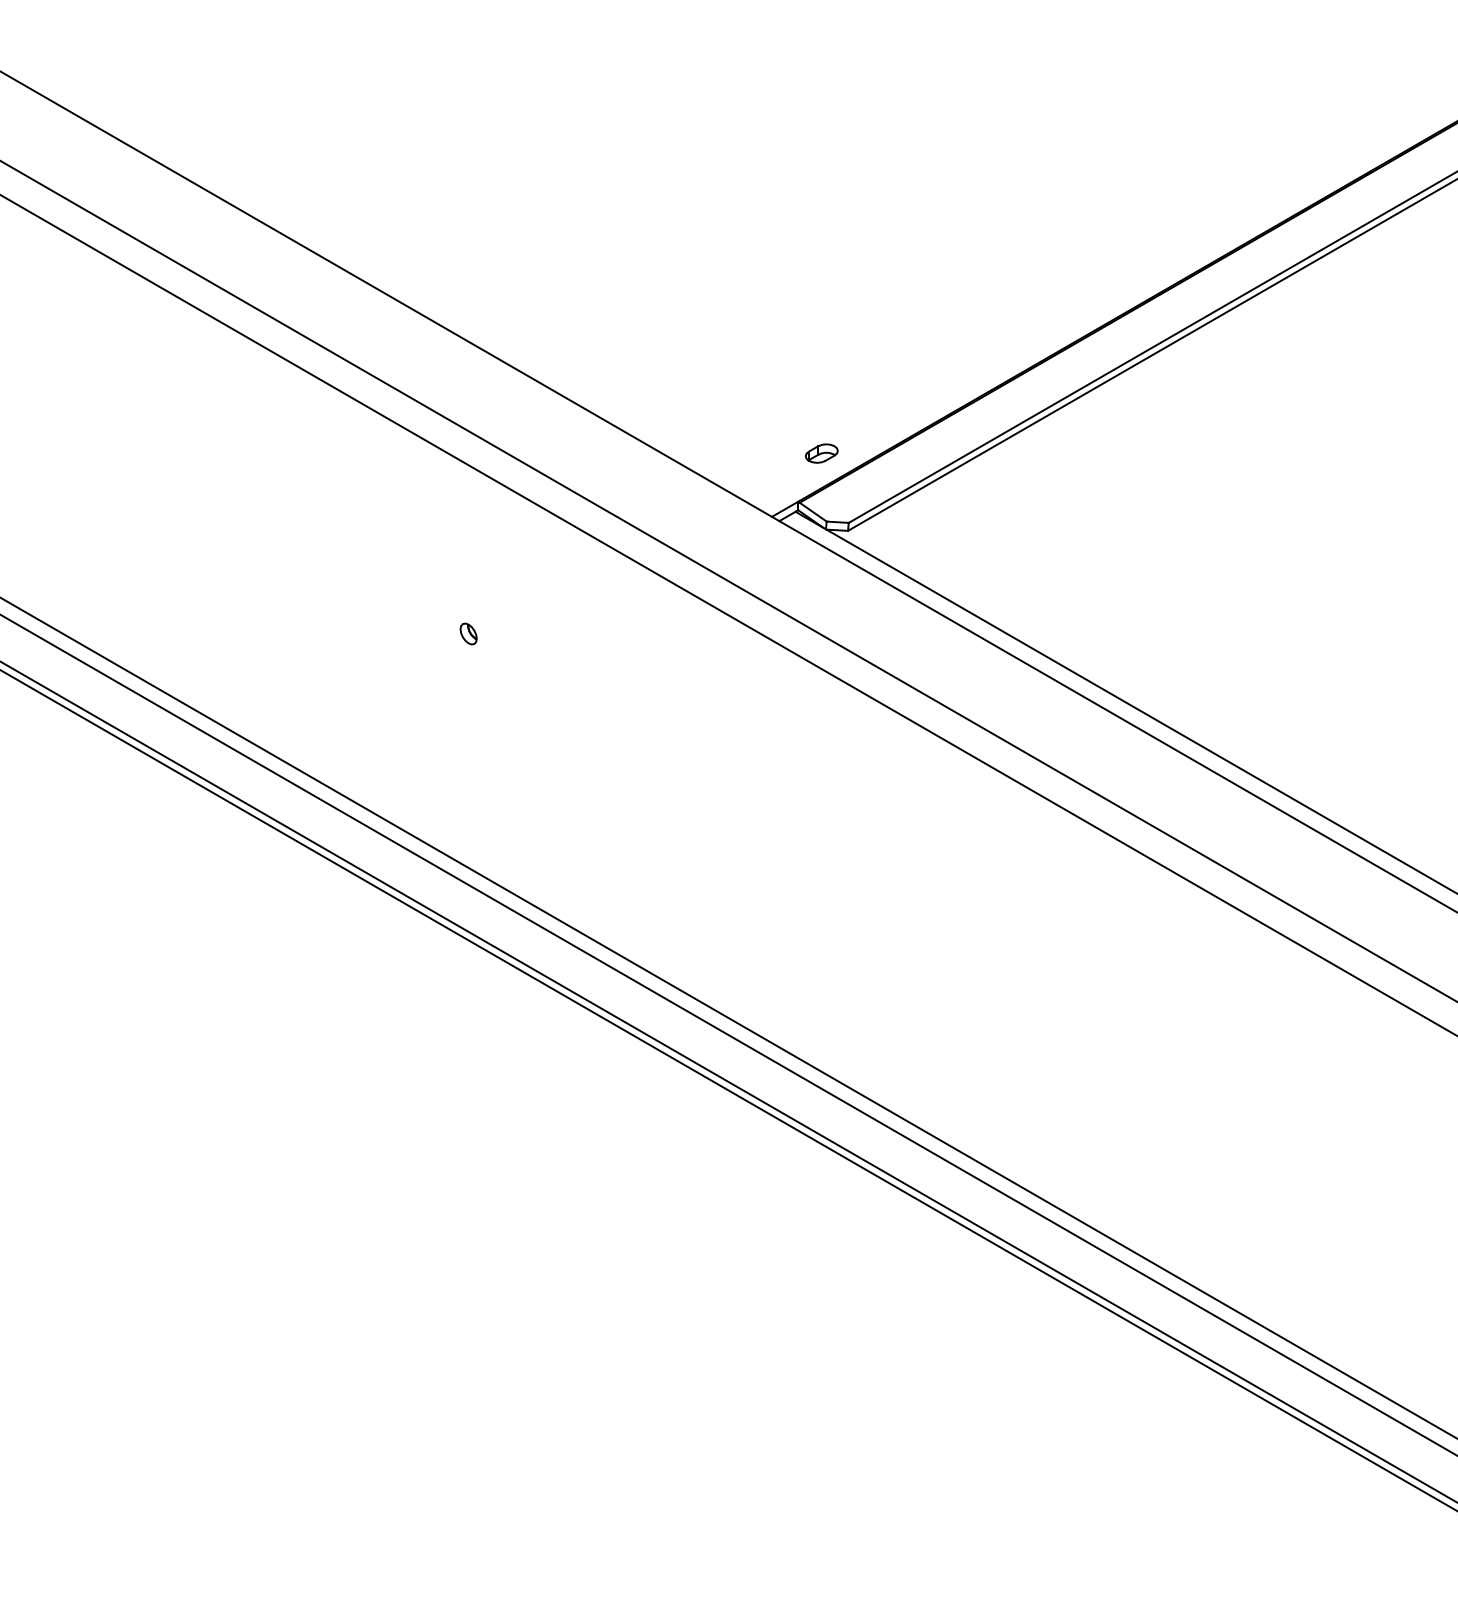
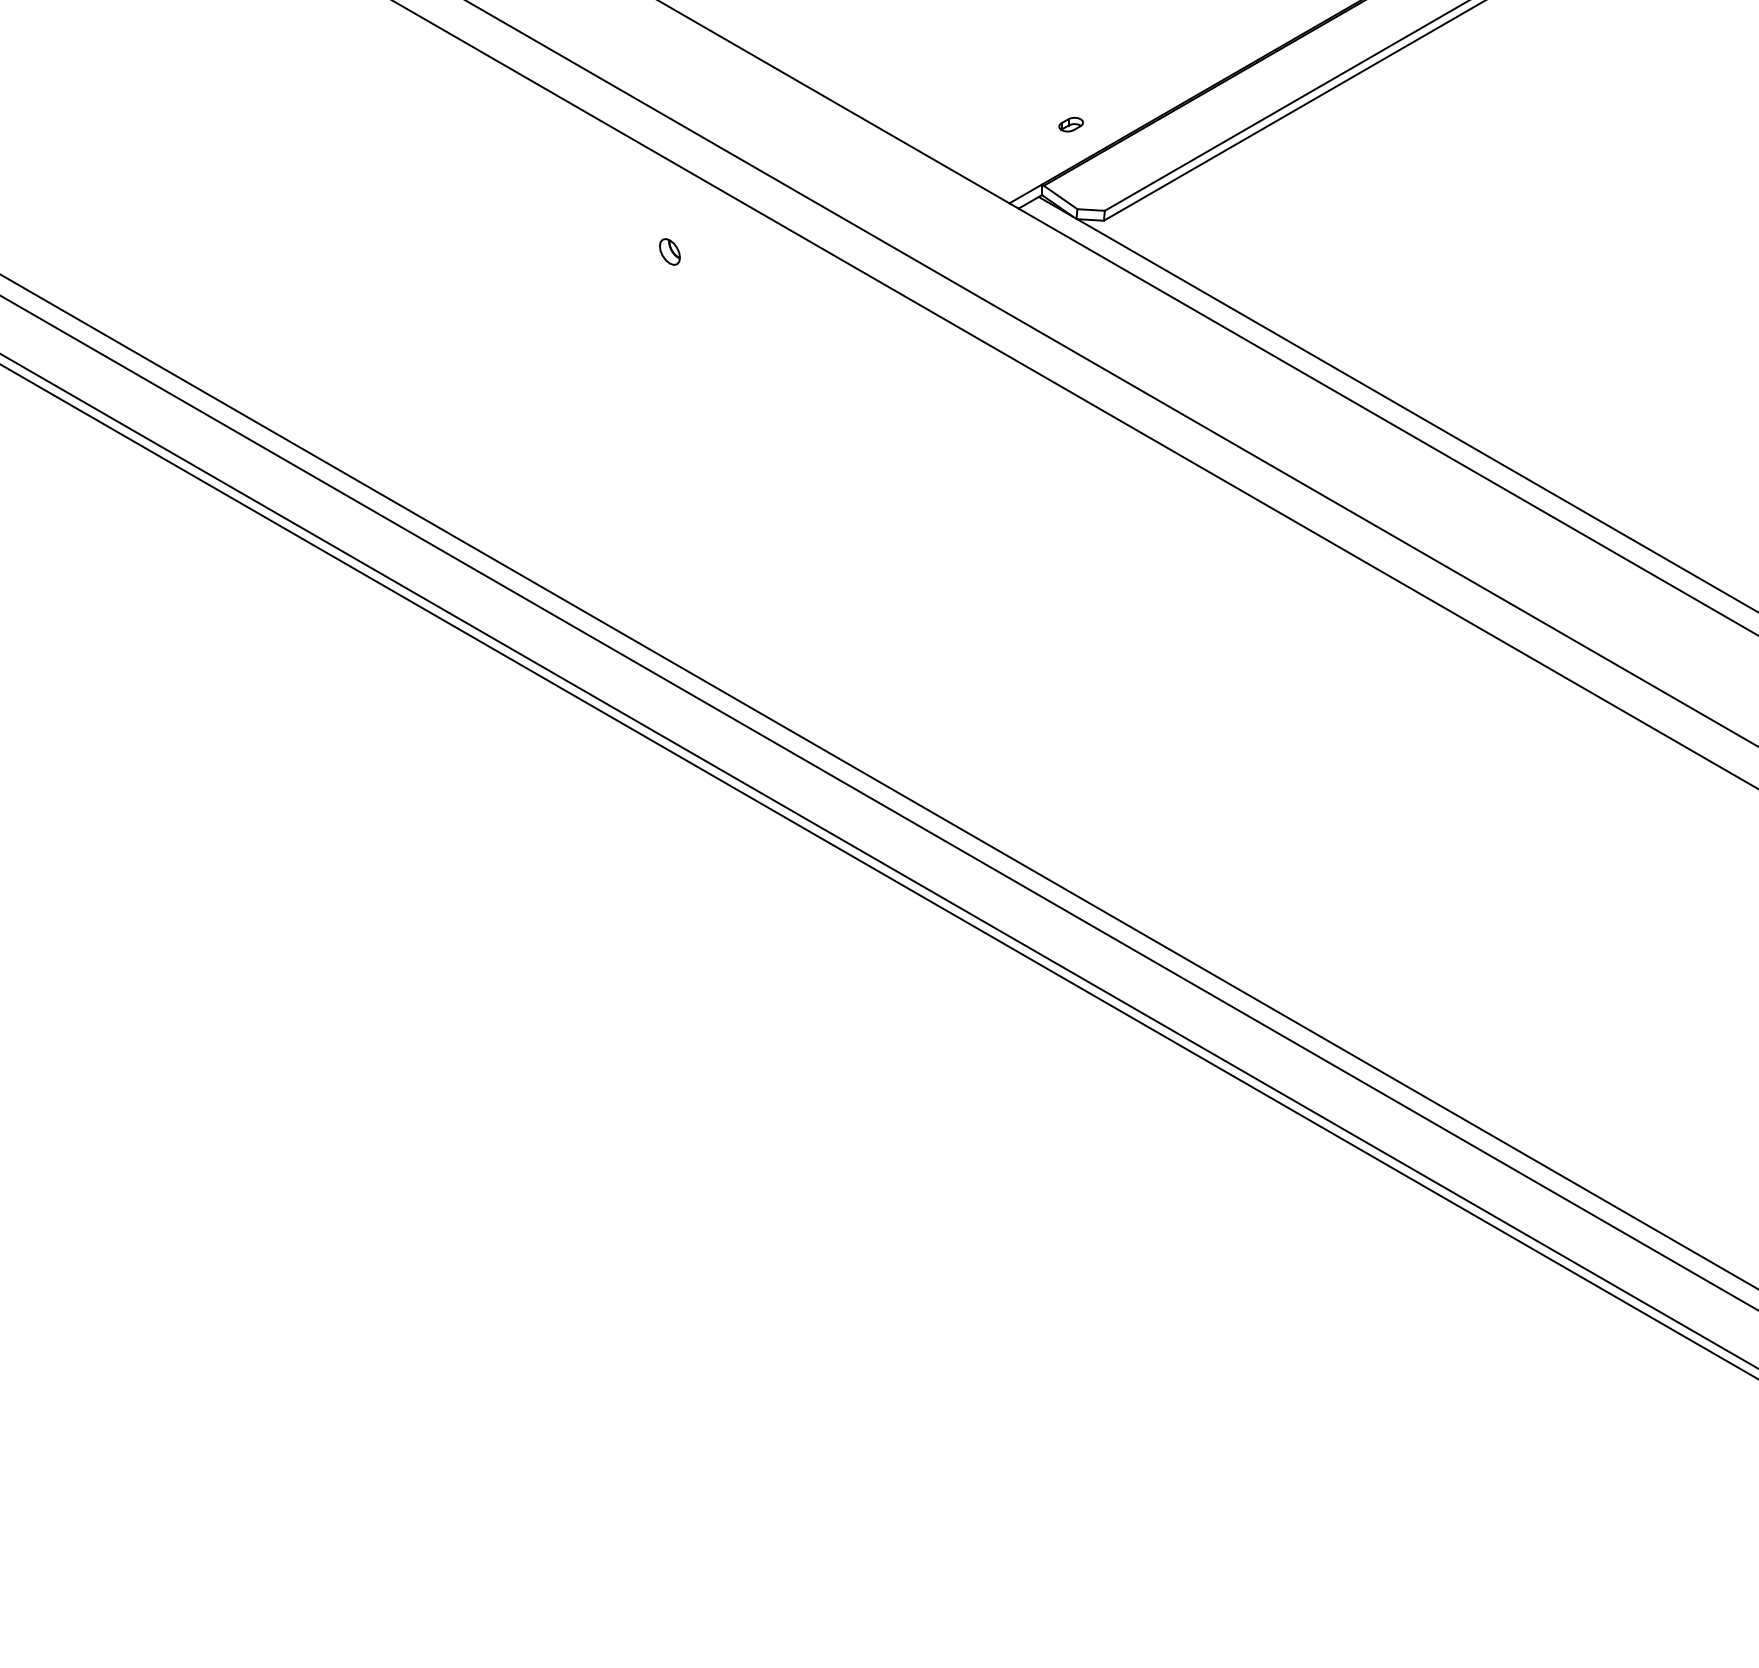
part: (821, 453) -> (1070, 124), size x0.6
part: (468, 633) -> (669, 251), moved

